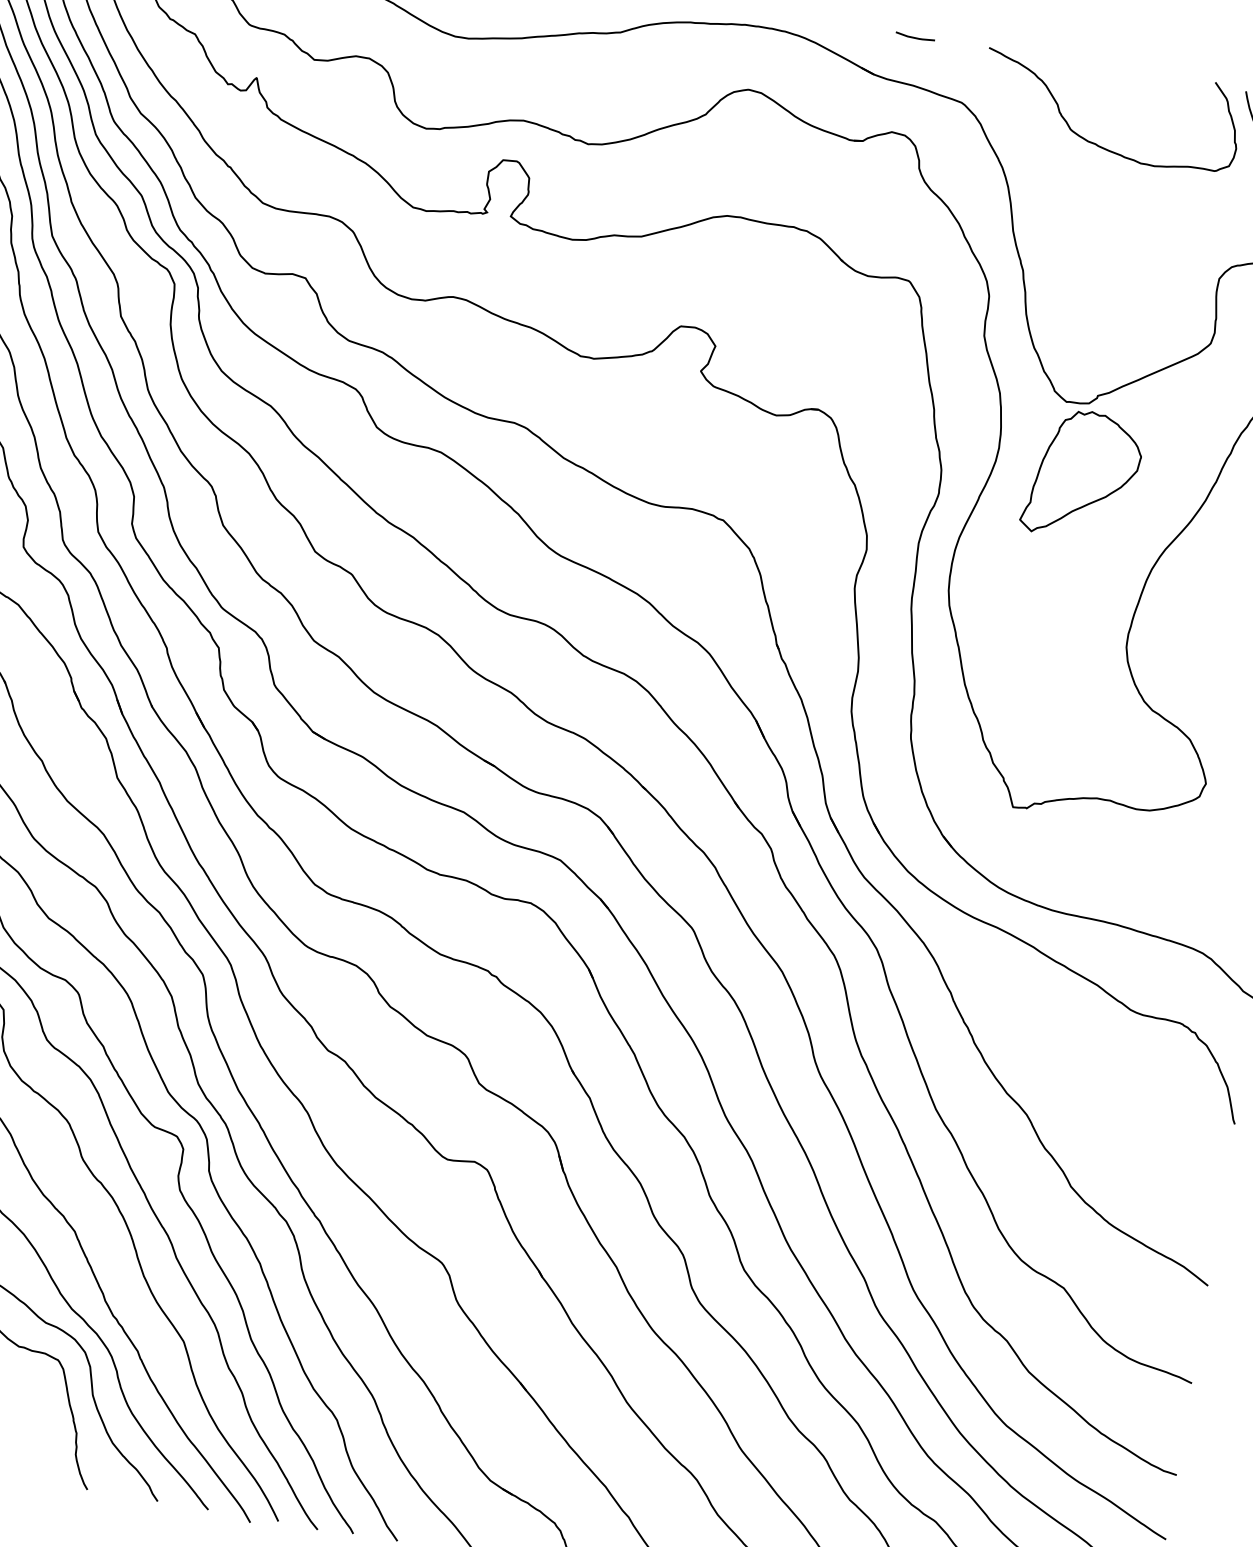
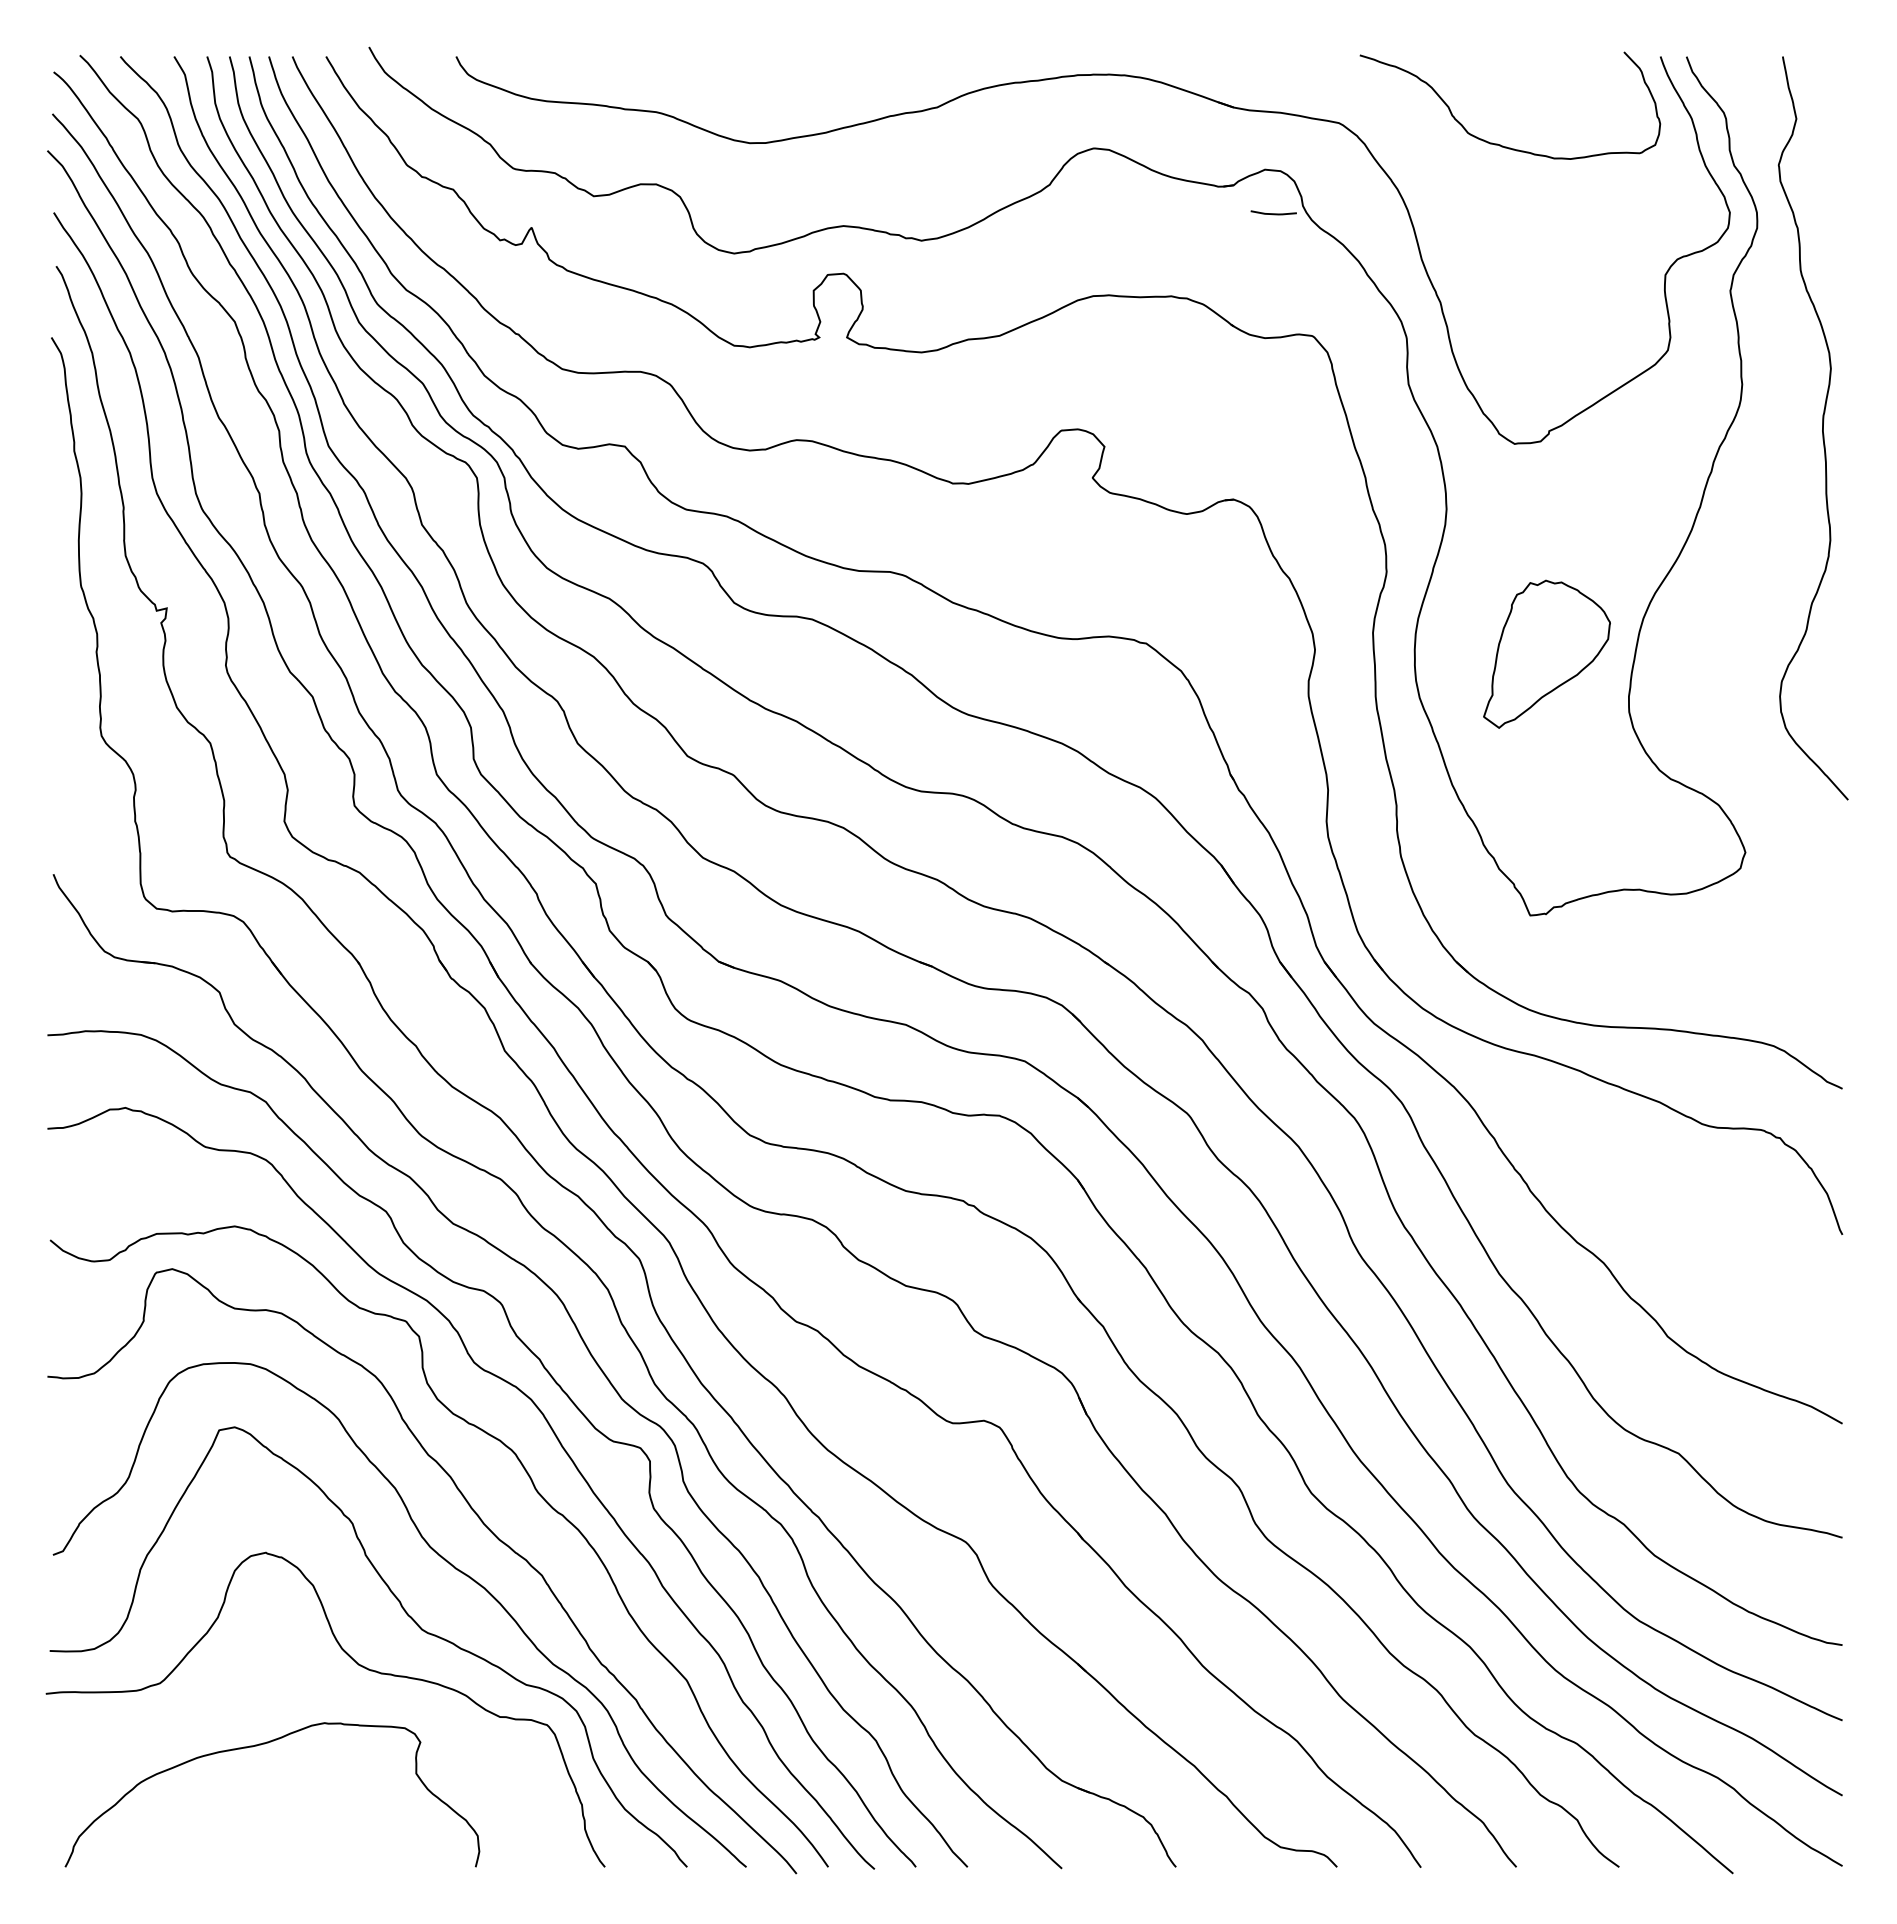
line: (915, 37) -> (1273, 213), moved
part: (1082, 474) -> (1546, 653), moved

